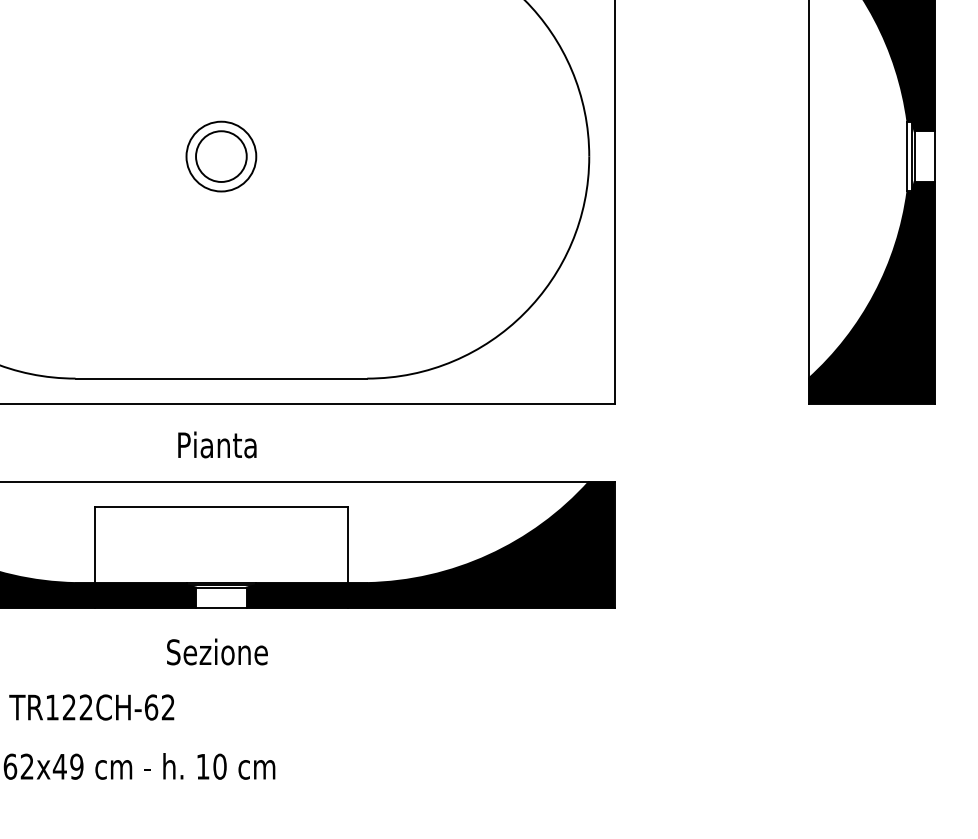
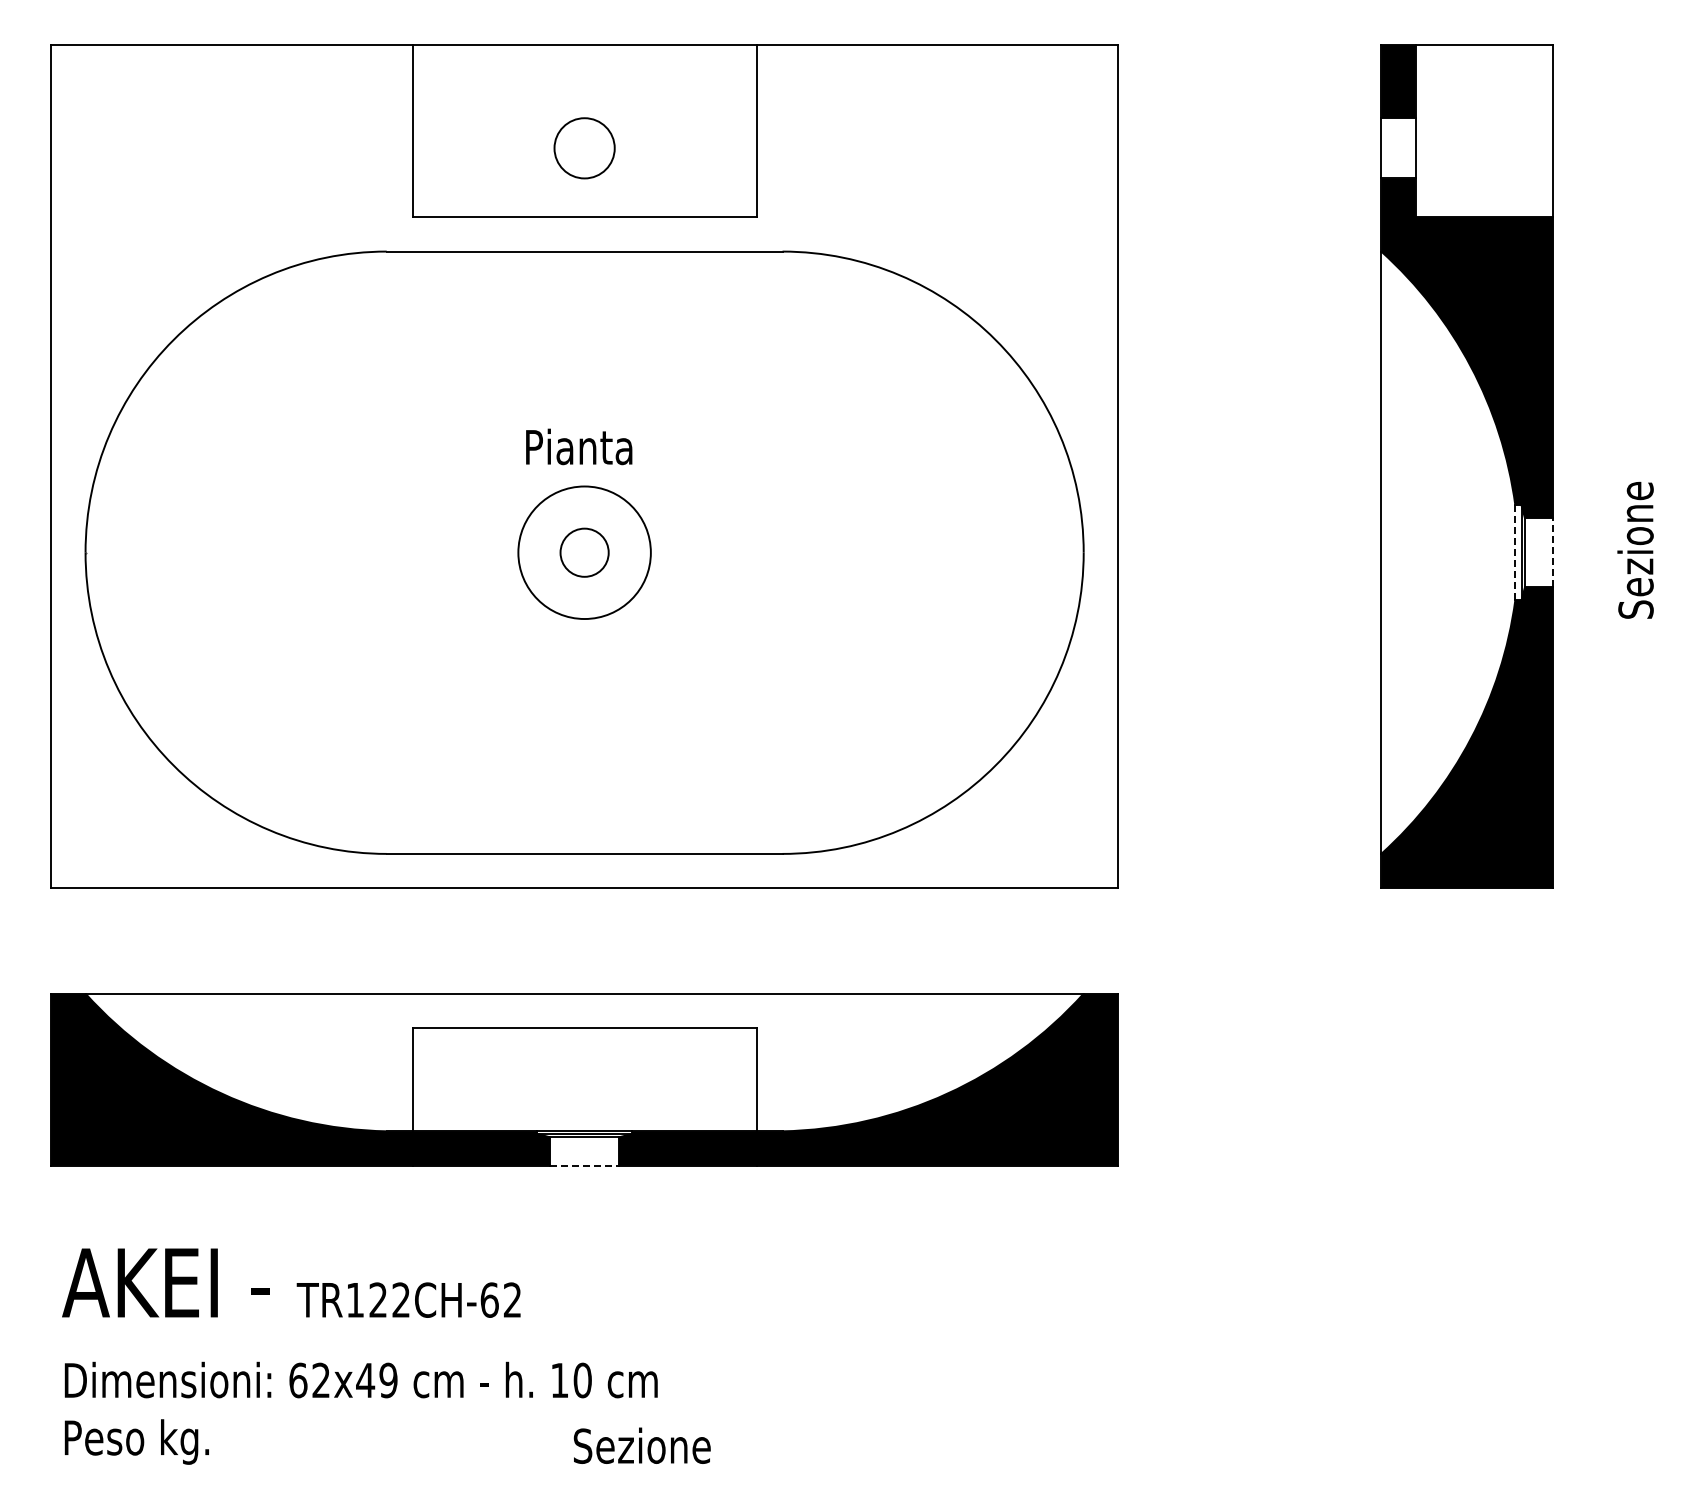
circle: (221, 156) -> (584, 552), size x0.7
circle: (221, 156) -> (584, 552), size x1.4
line: (935, 156) -> (1553, 552), solid -> dashed
line: (907, 157) -> (1515, 553), solid -> dashed
text: (217, 444) -> (579, 446), moved
line: (222, 608) -> (585, 1165), solid -> dashed
text: (216, 651) -> (641, 1445), moved

